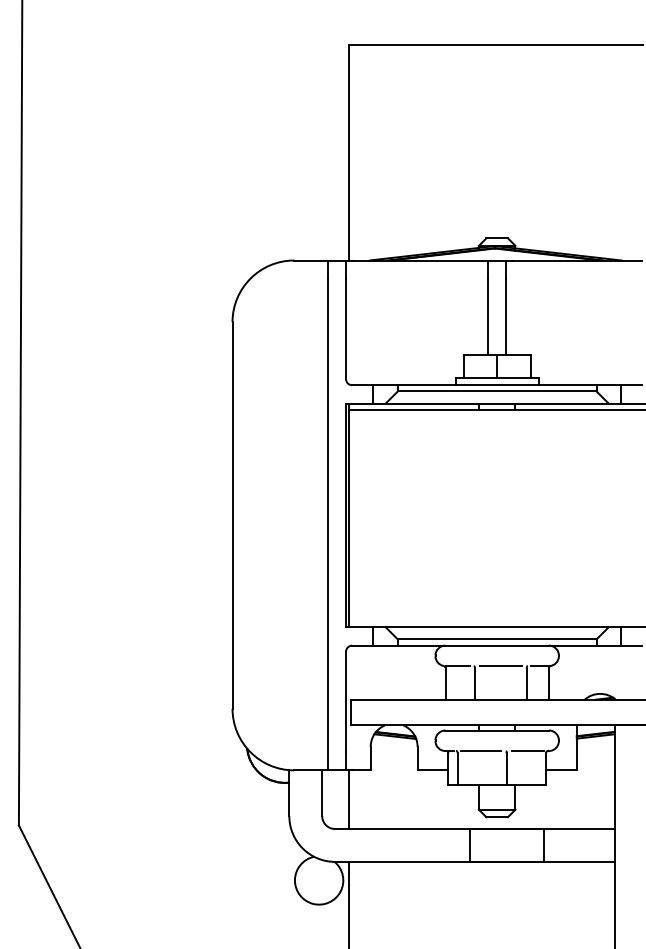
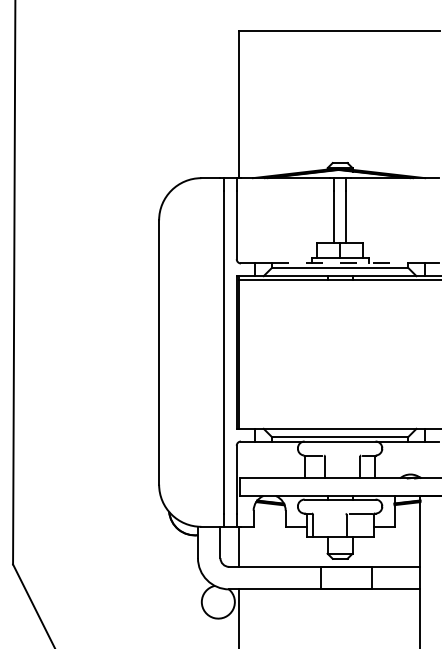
line: (497, 385) -> (340, 263), solid -> dashed
line: (500, 666) -> (342, 455), removed
line: (480, 750) -> (328, 513), removed

